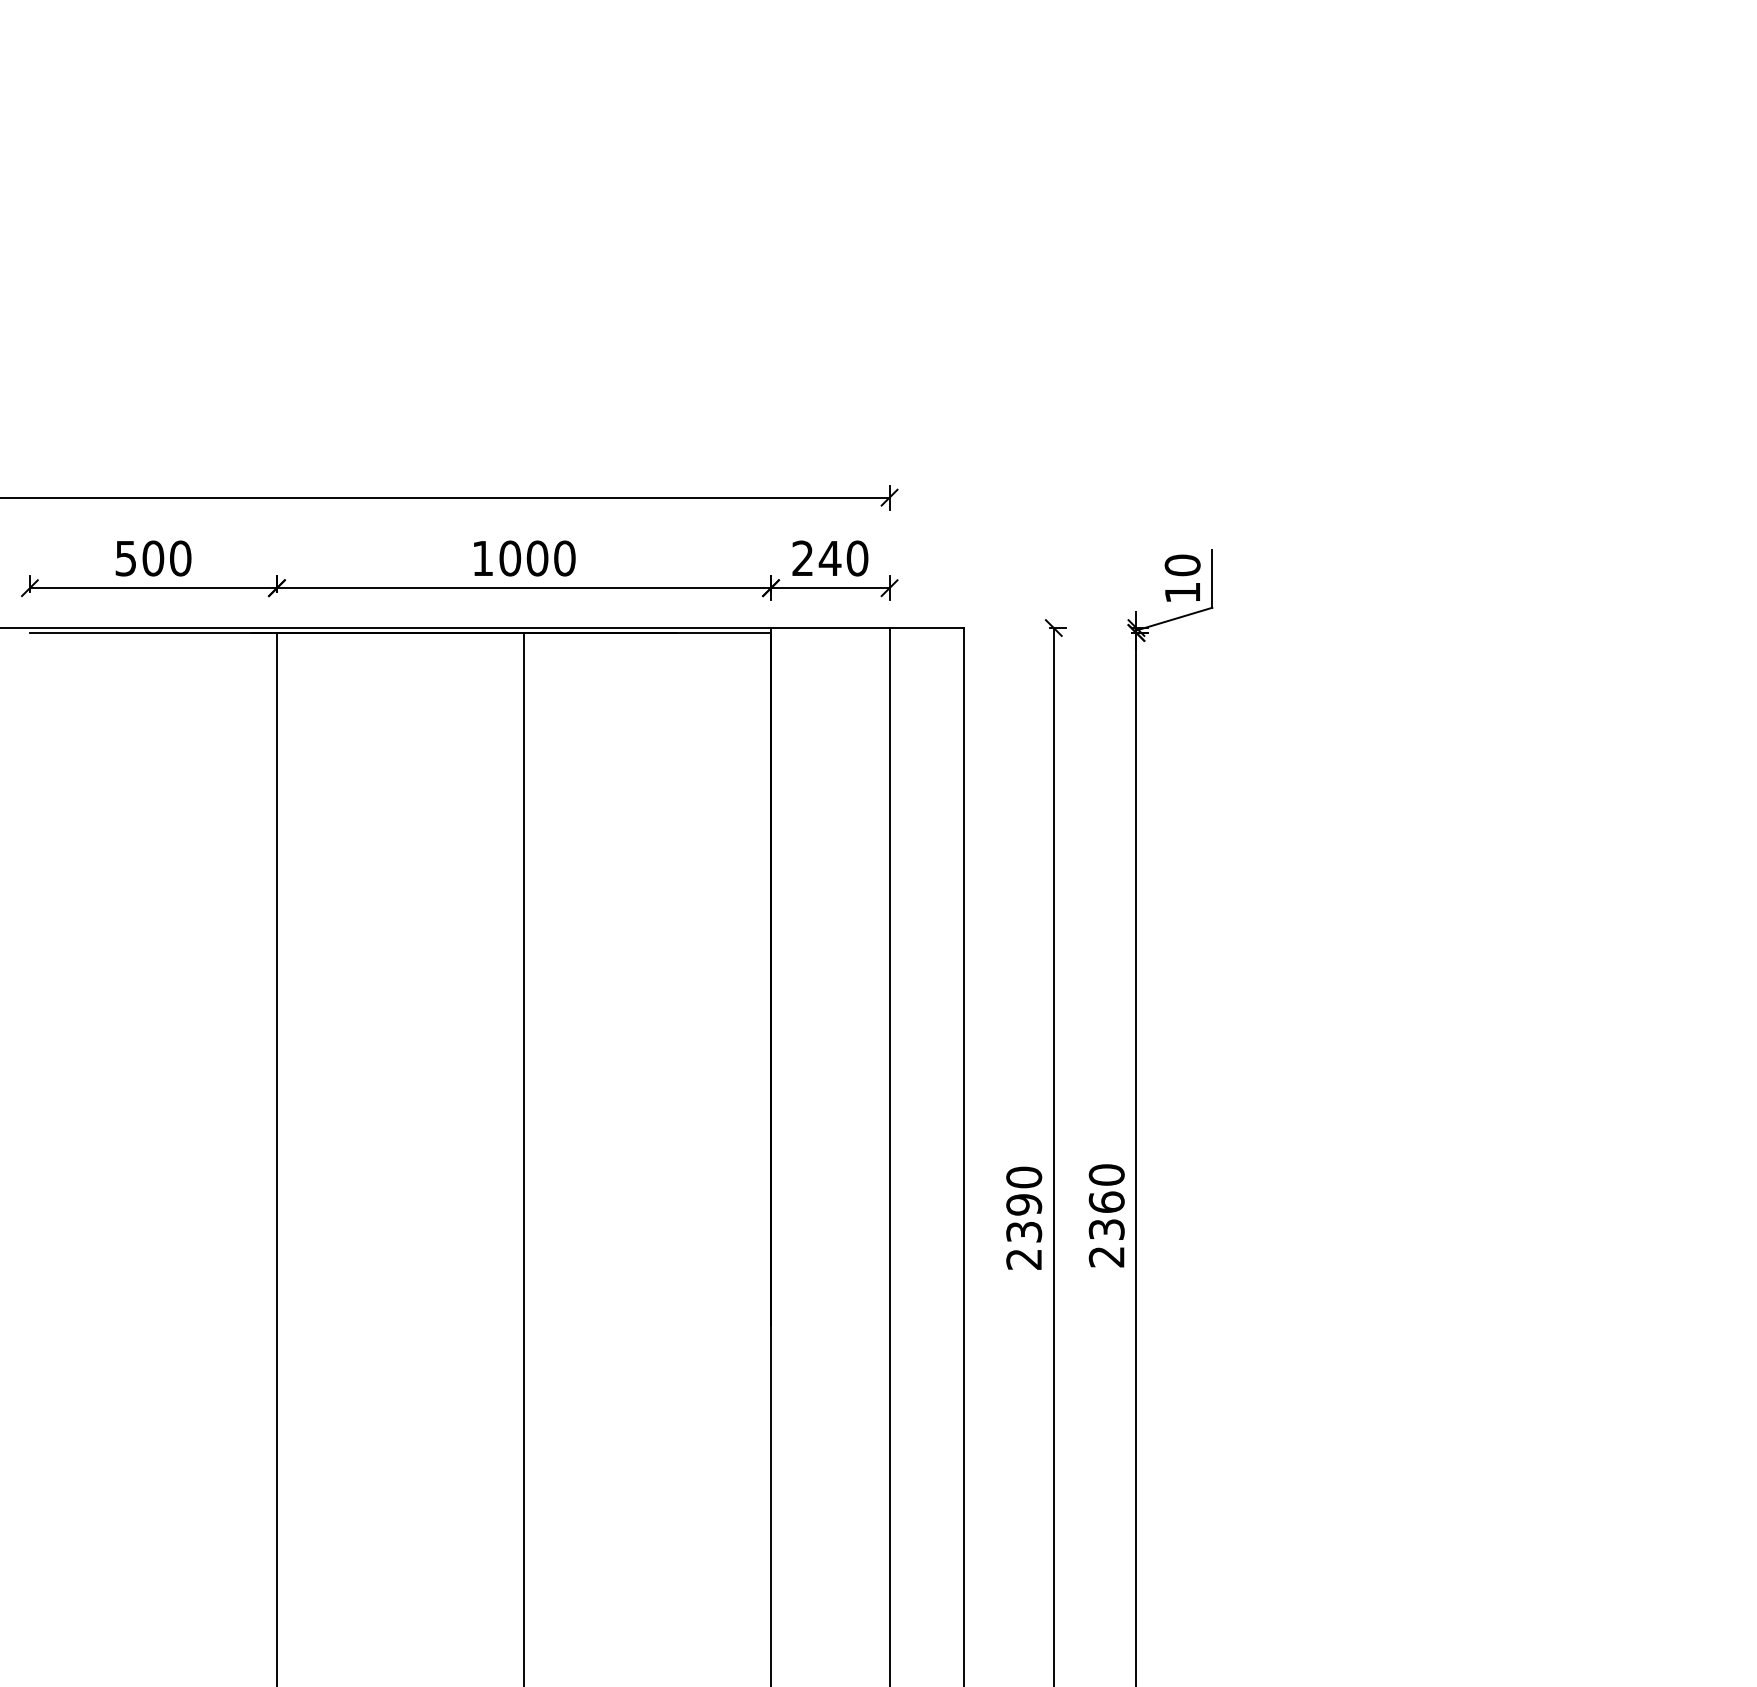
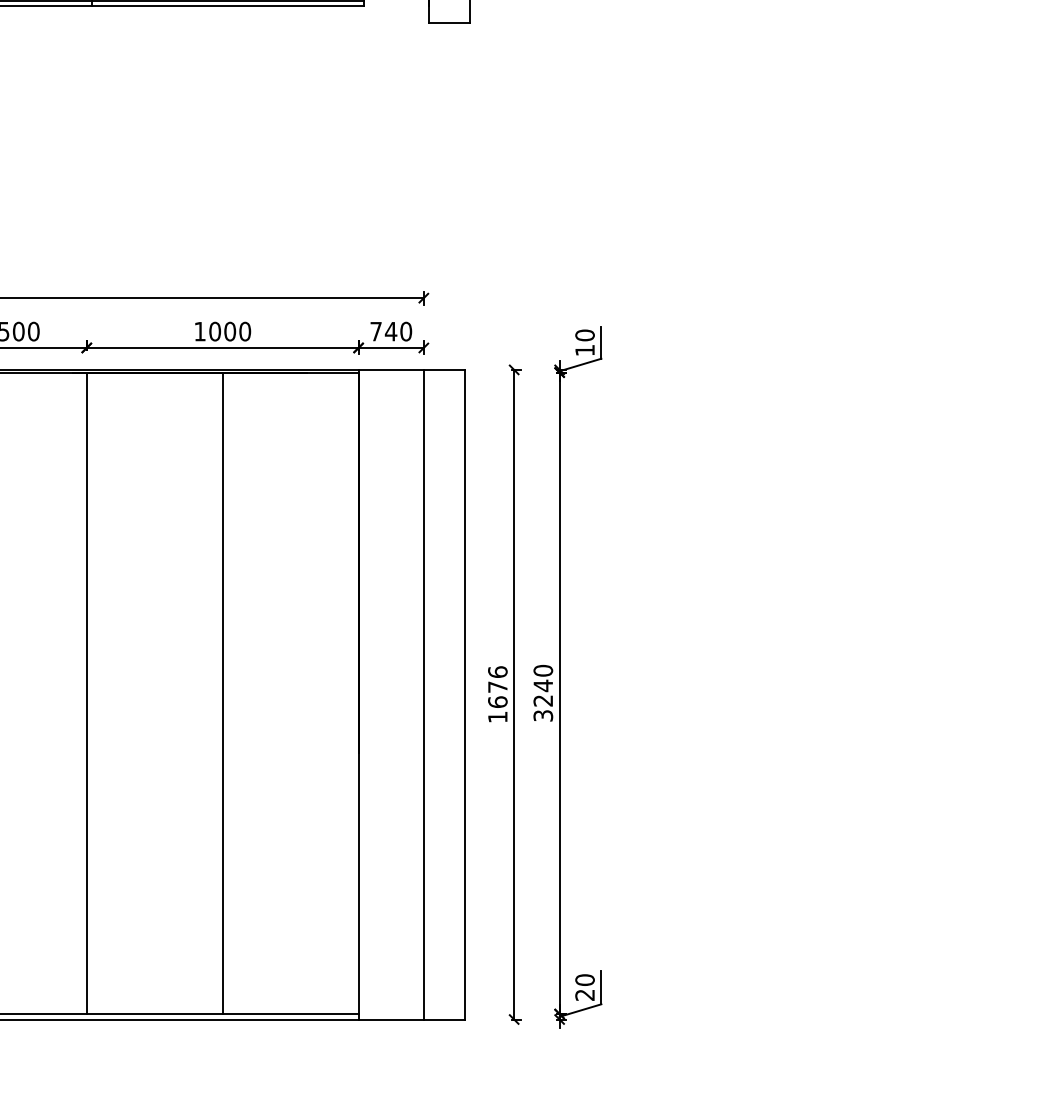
text: (801, 558) -> (375, 331), 240 -> 740
text: (1023, 1218) -> (497, 694), 2390 -> 1676
text: (1107, 1228) -> (543, 700), 2360 -> 3240

